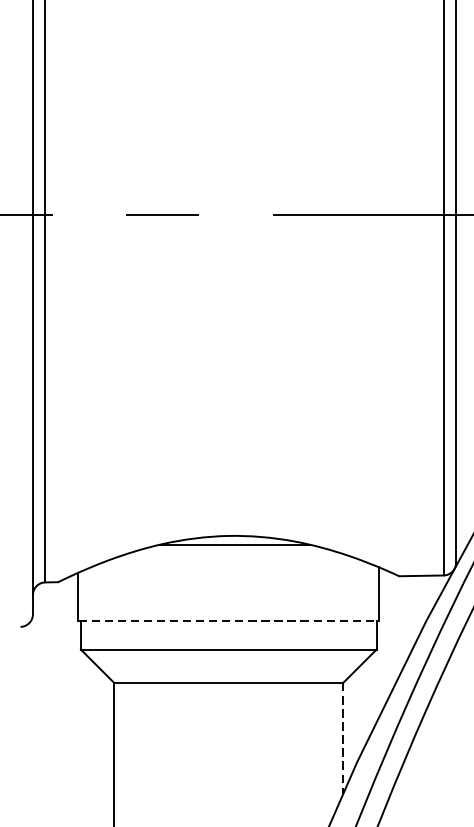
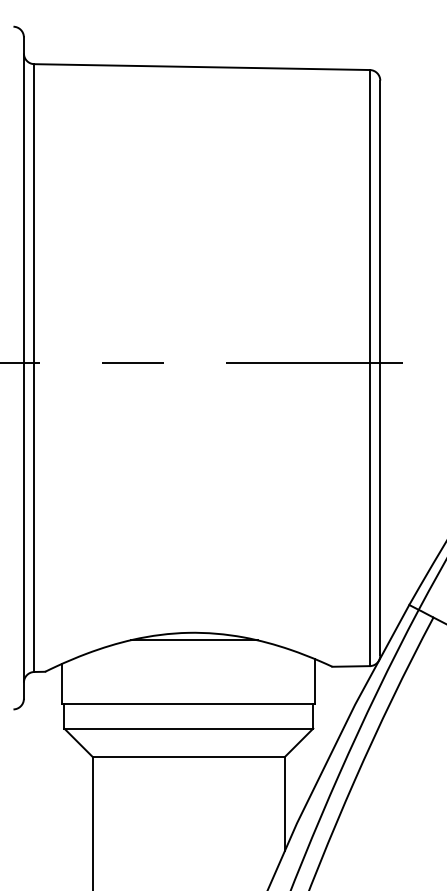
line: (228, 621) -> (188, 704), dashed -> solid
line: (343, 738) -> (285, 803), dashed -> solid

